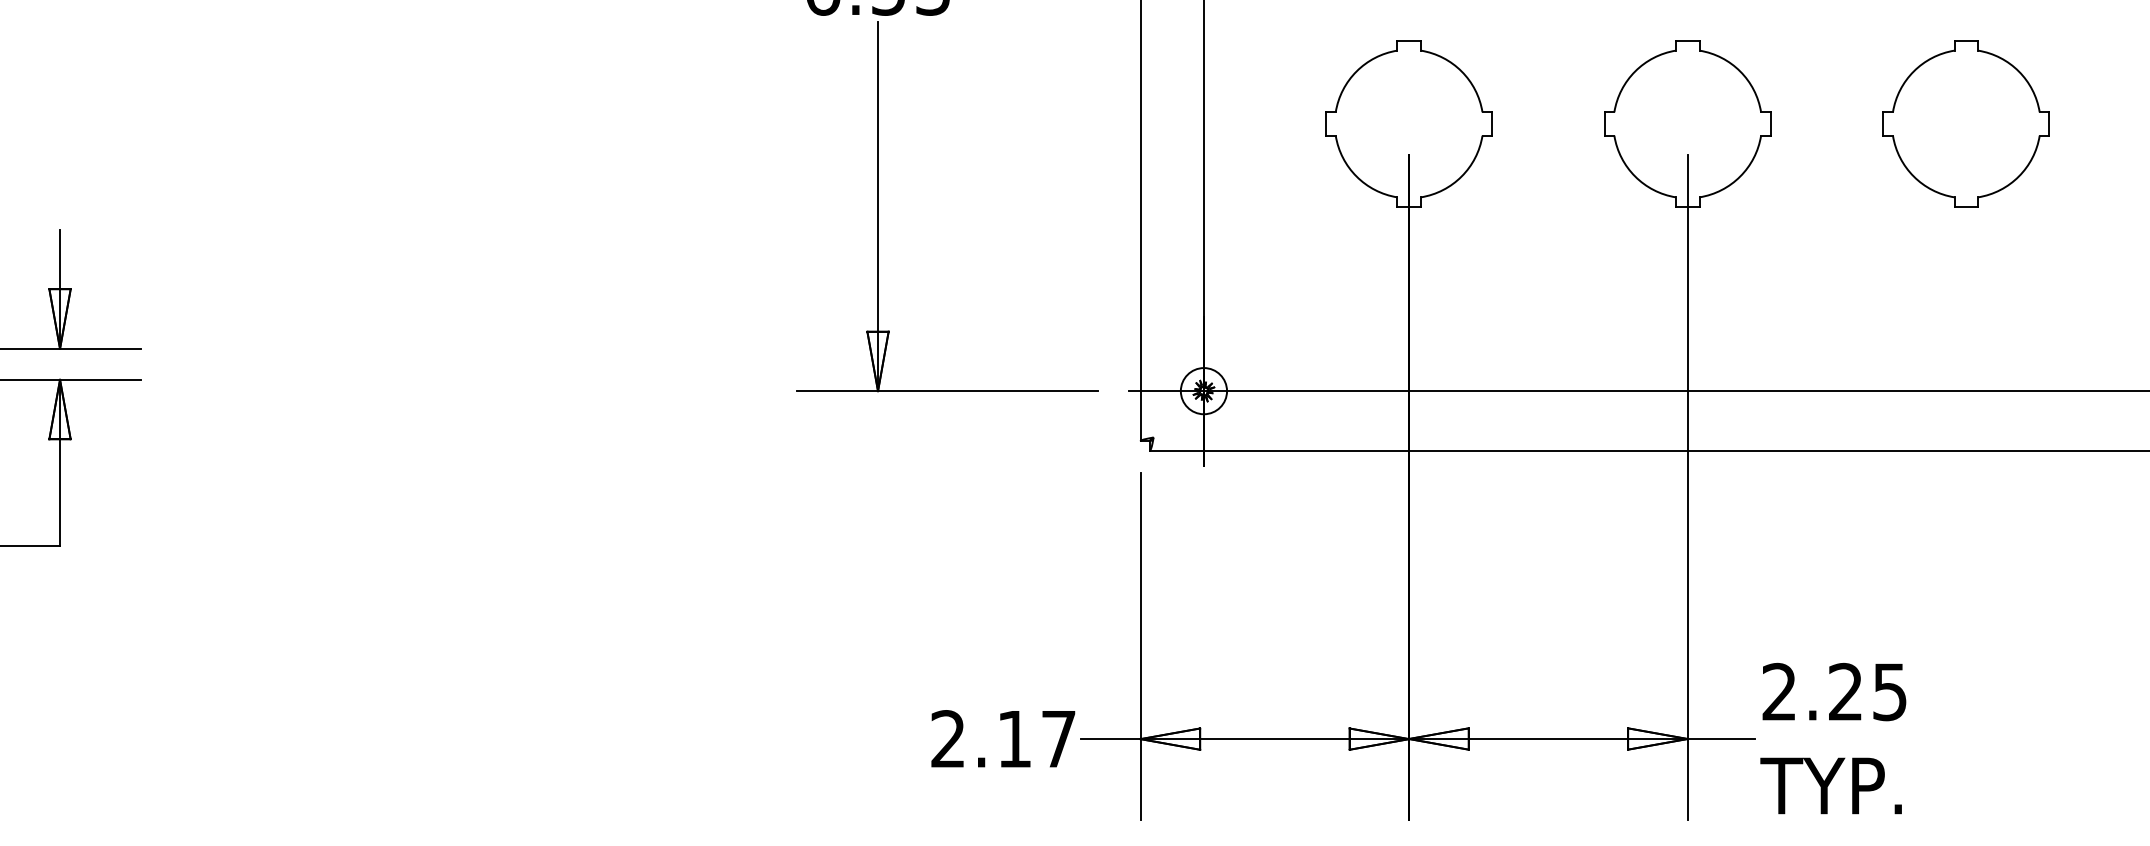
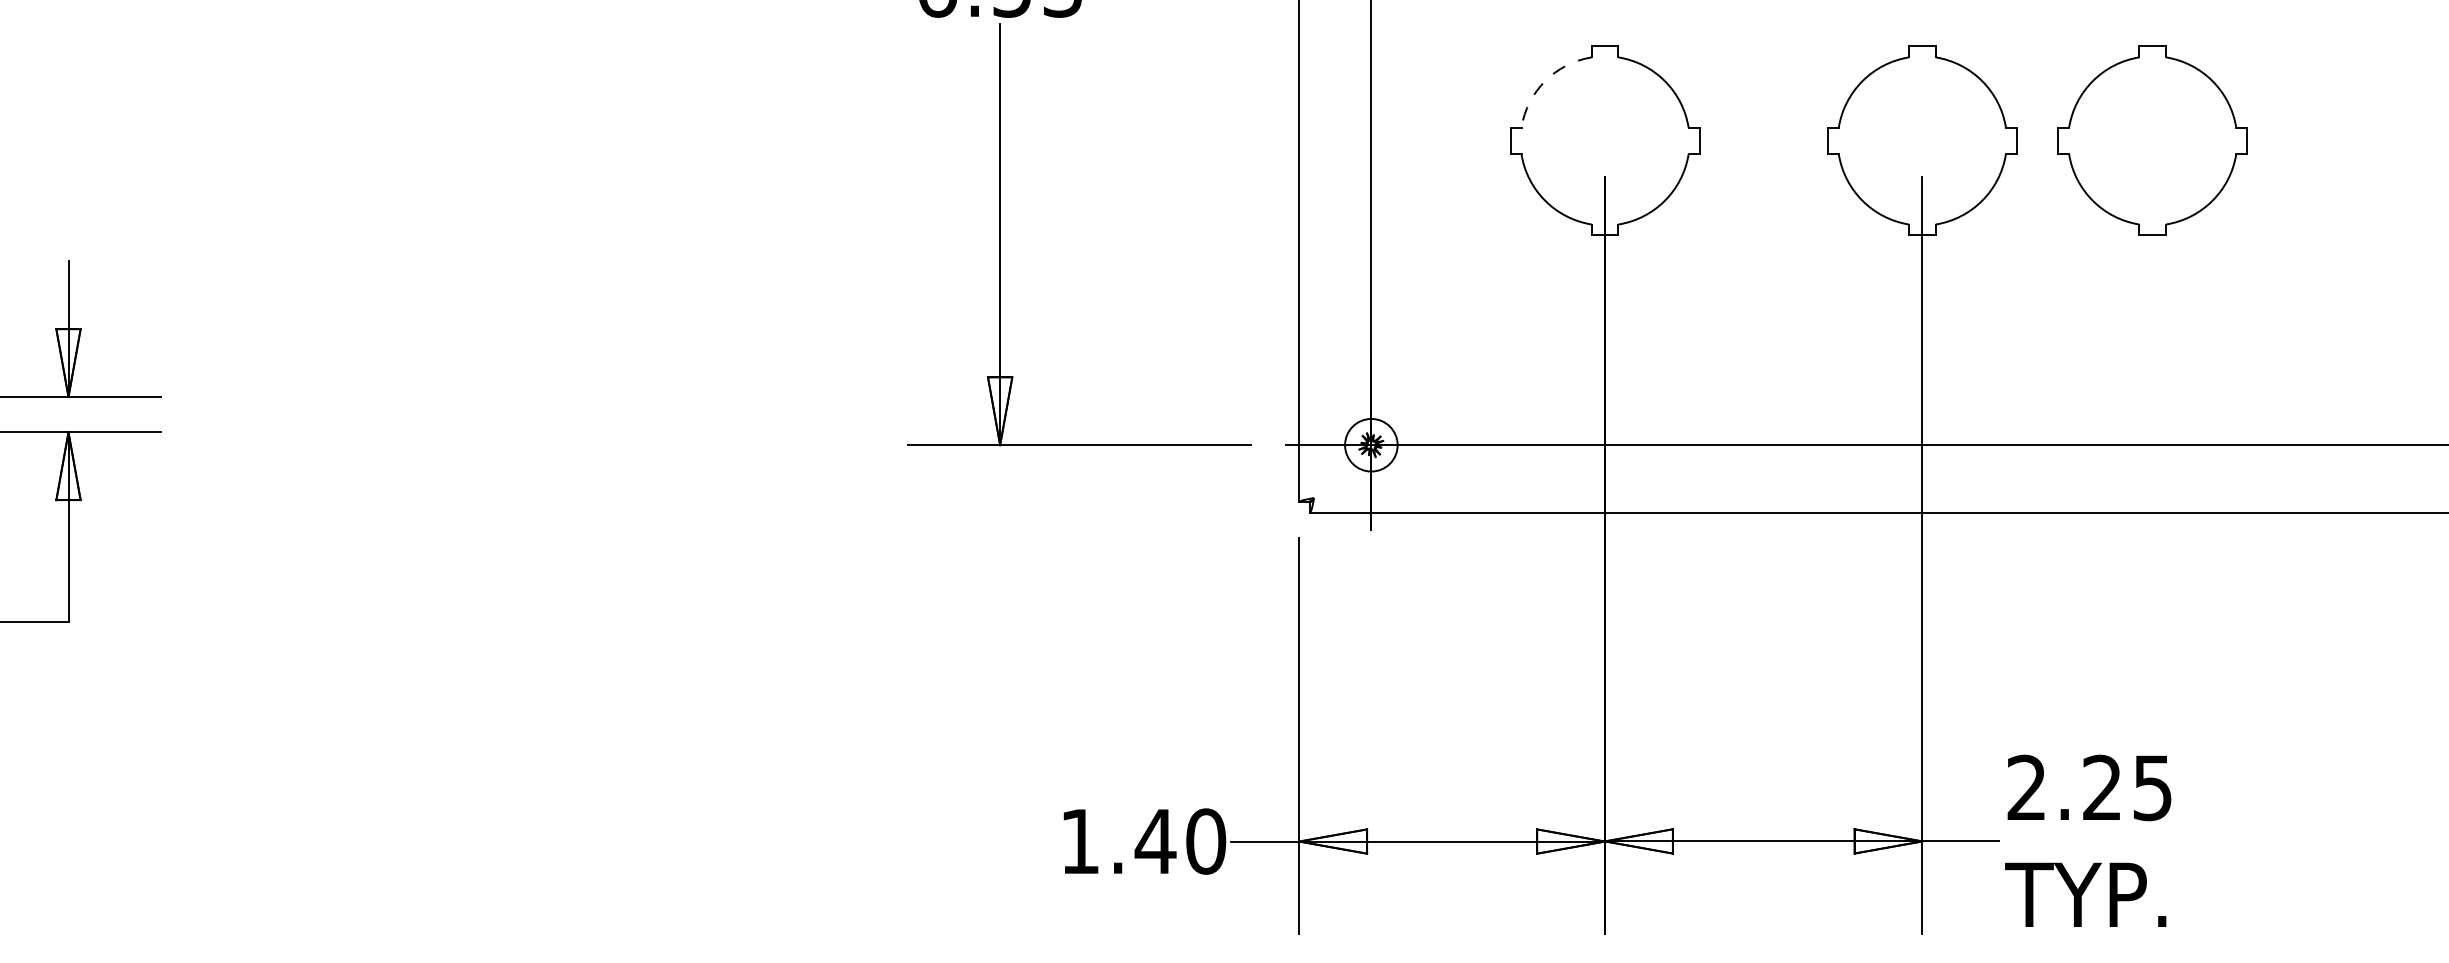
arc: (1356, 71) -> (1545, 81), solid -> dashed
part: (1966, 123) -> (2152, 140), moved
text: (1003, 739) -> (1143, 841), 2.17 -> 1.40

